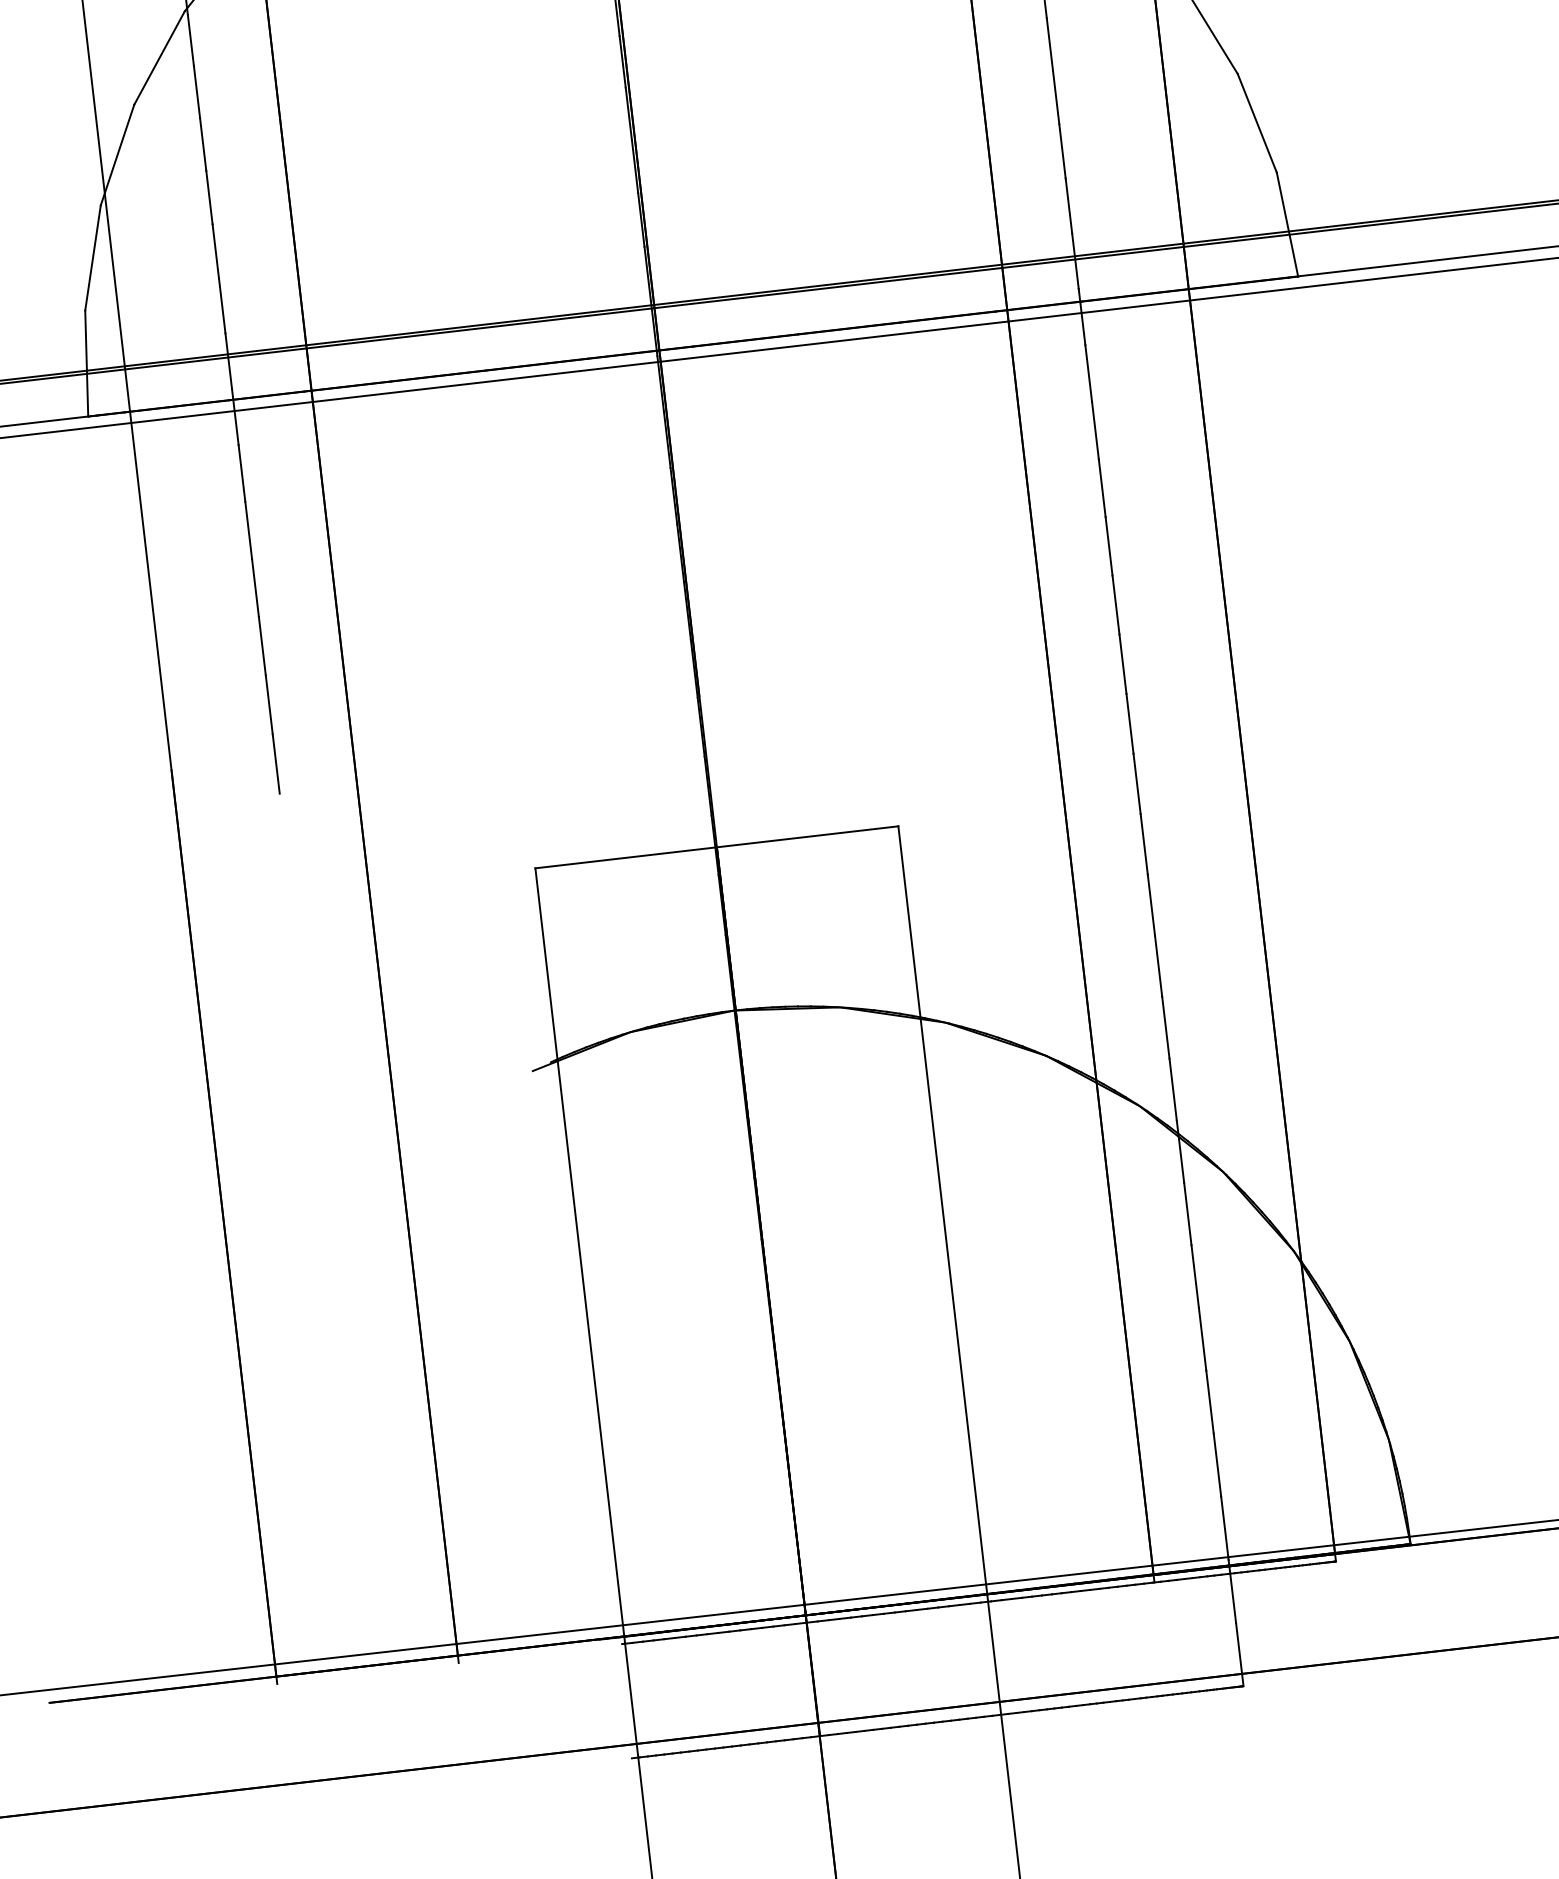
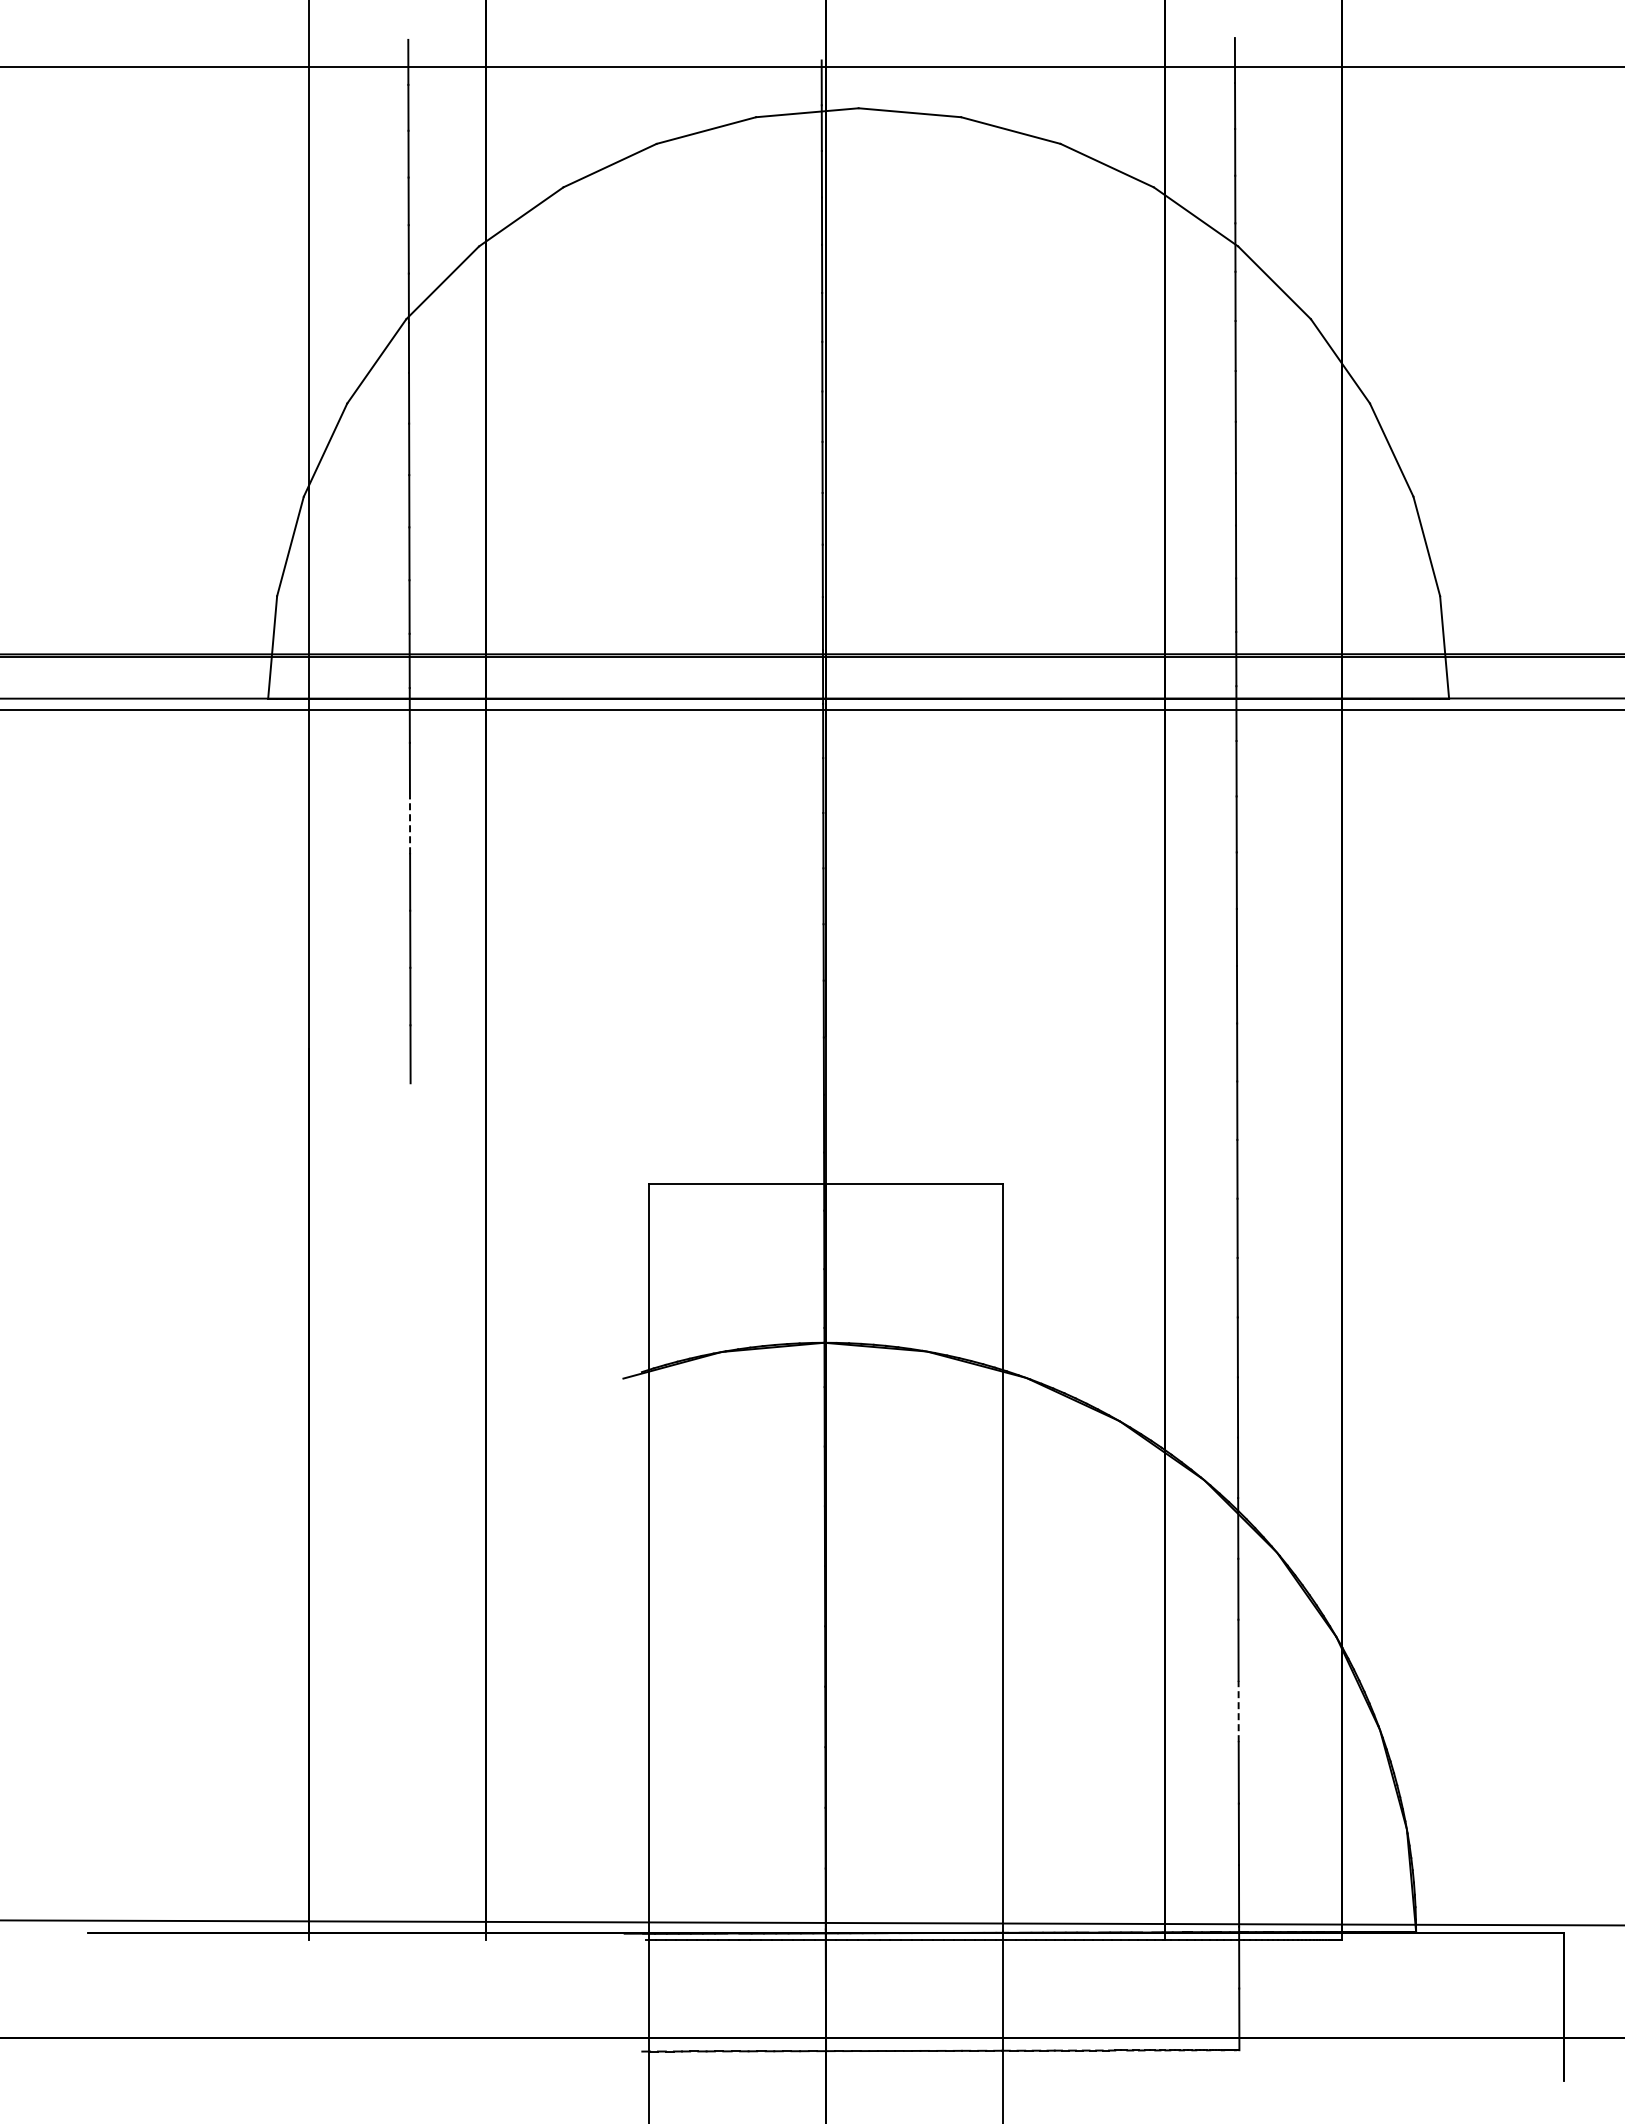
line: (249, 530) -> (410, 826), solid -> dashed
line: (1202, 1339) -> (1238, 1711), solid -> dashed

